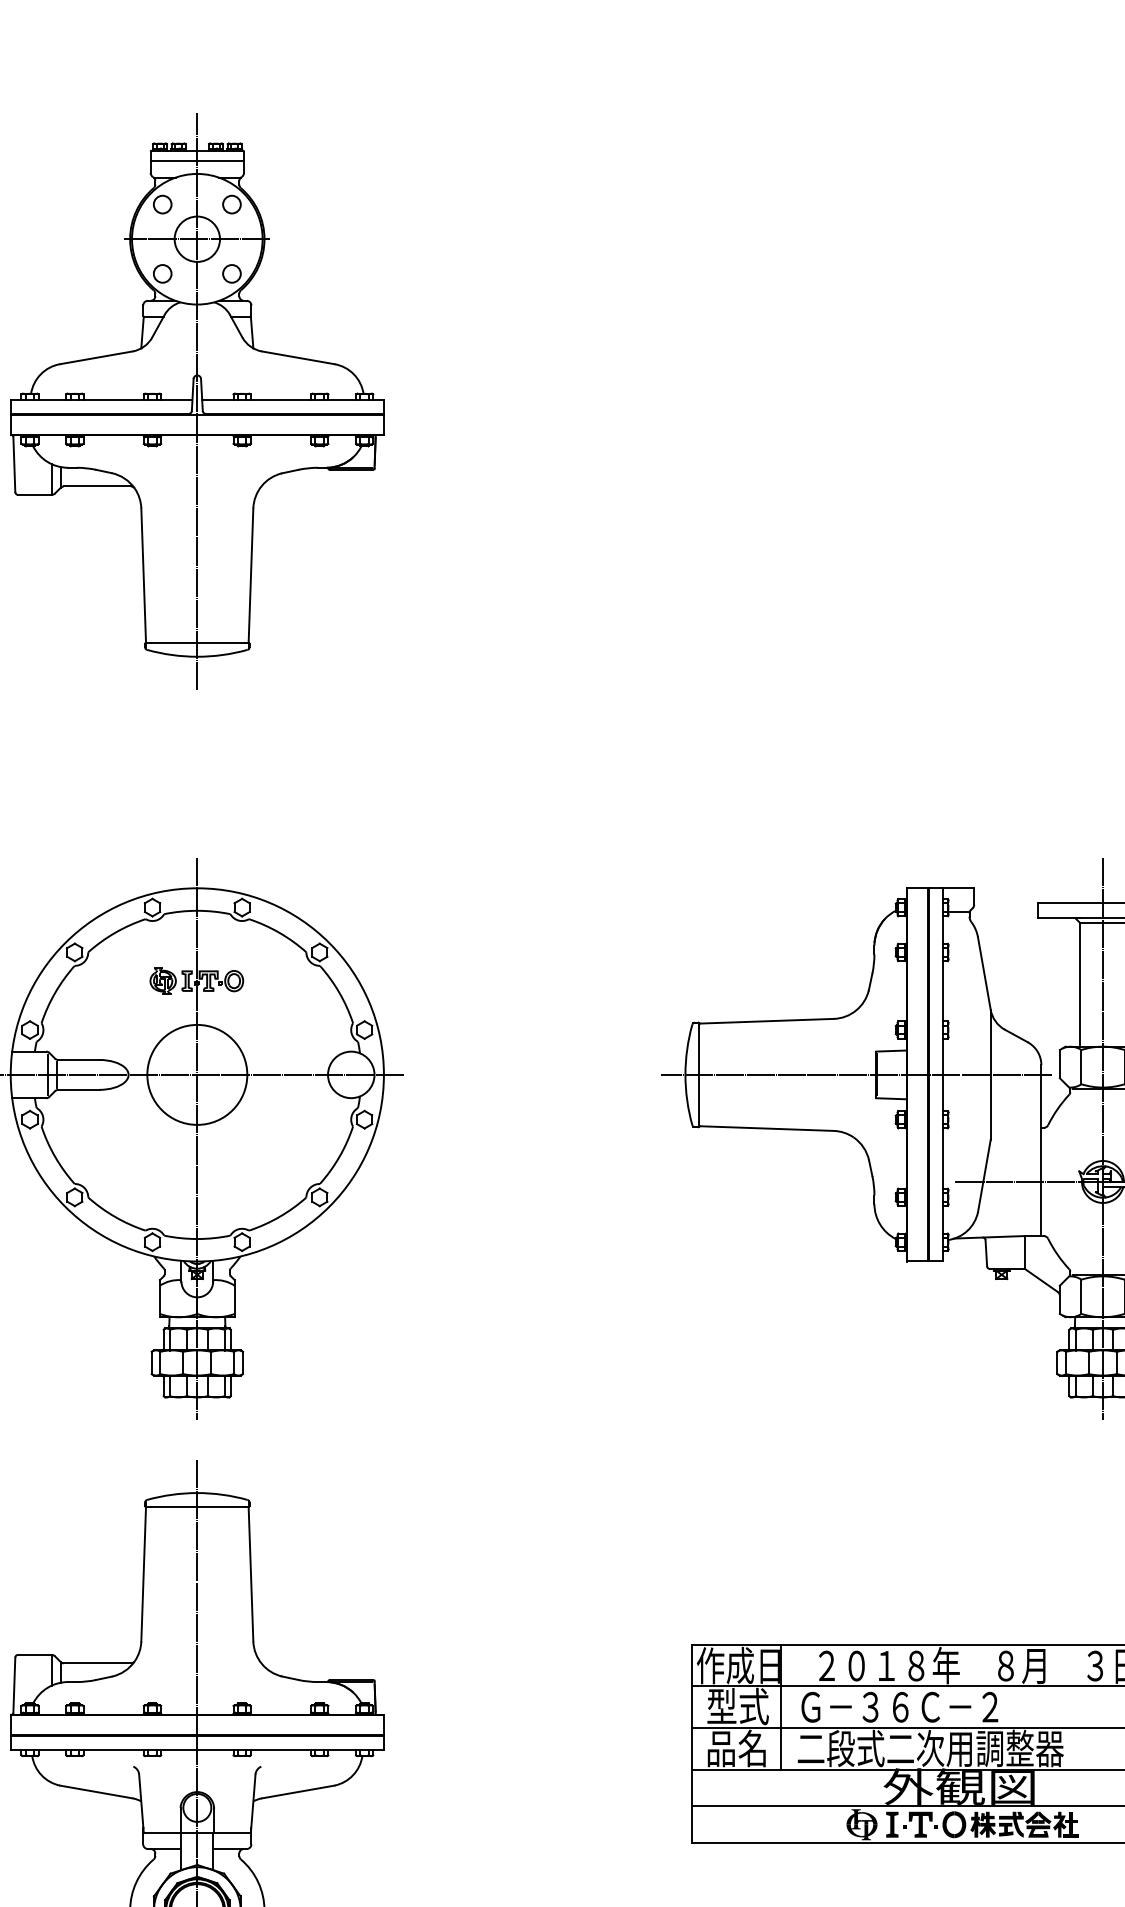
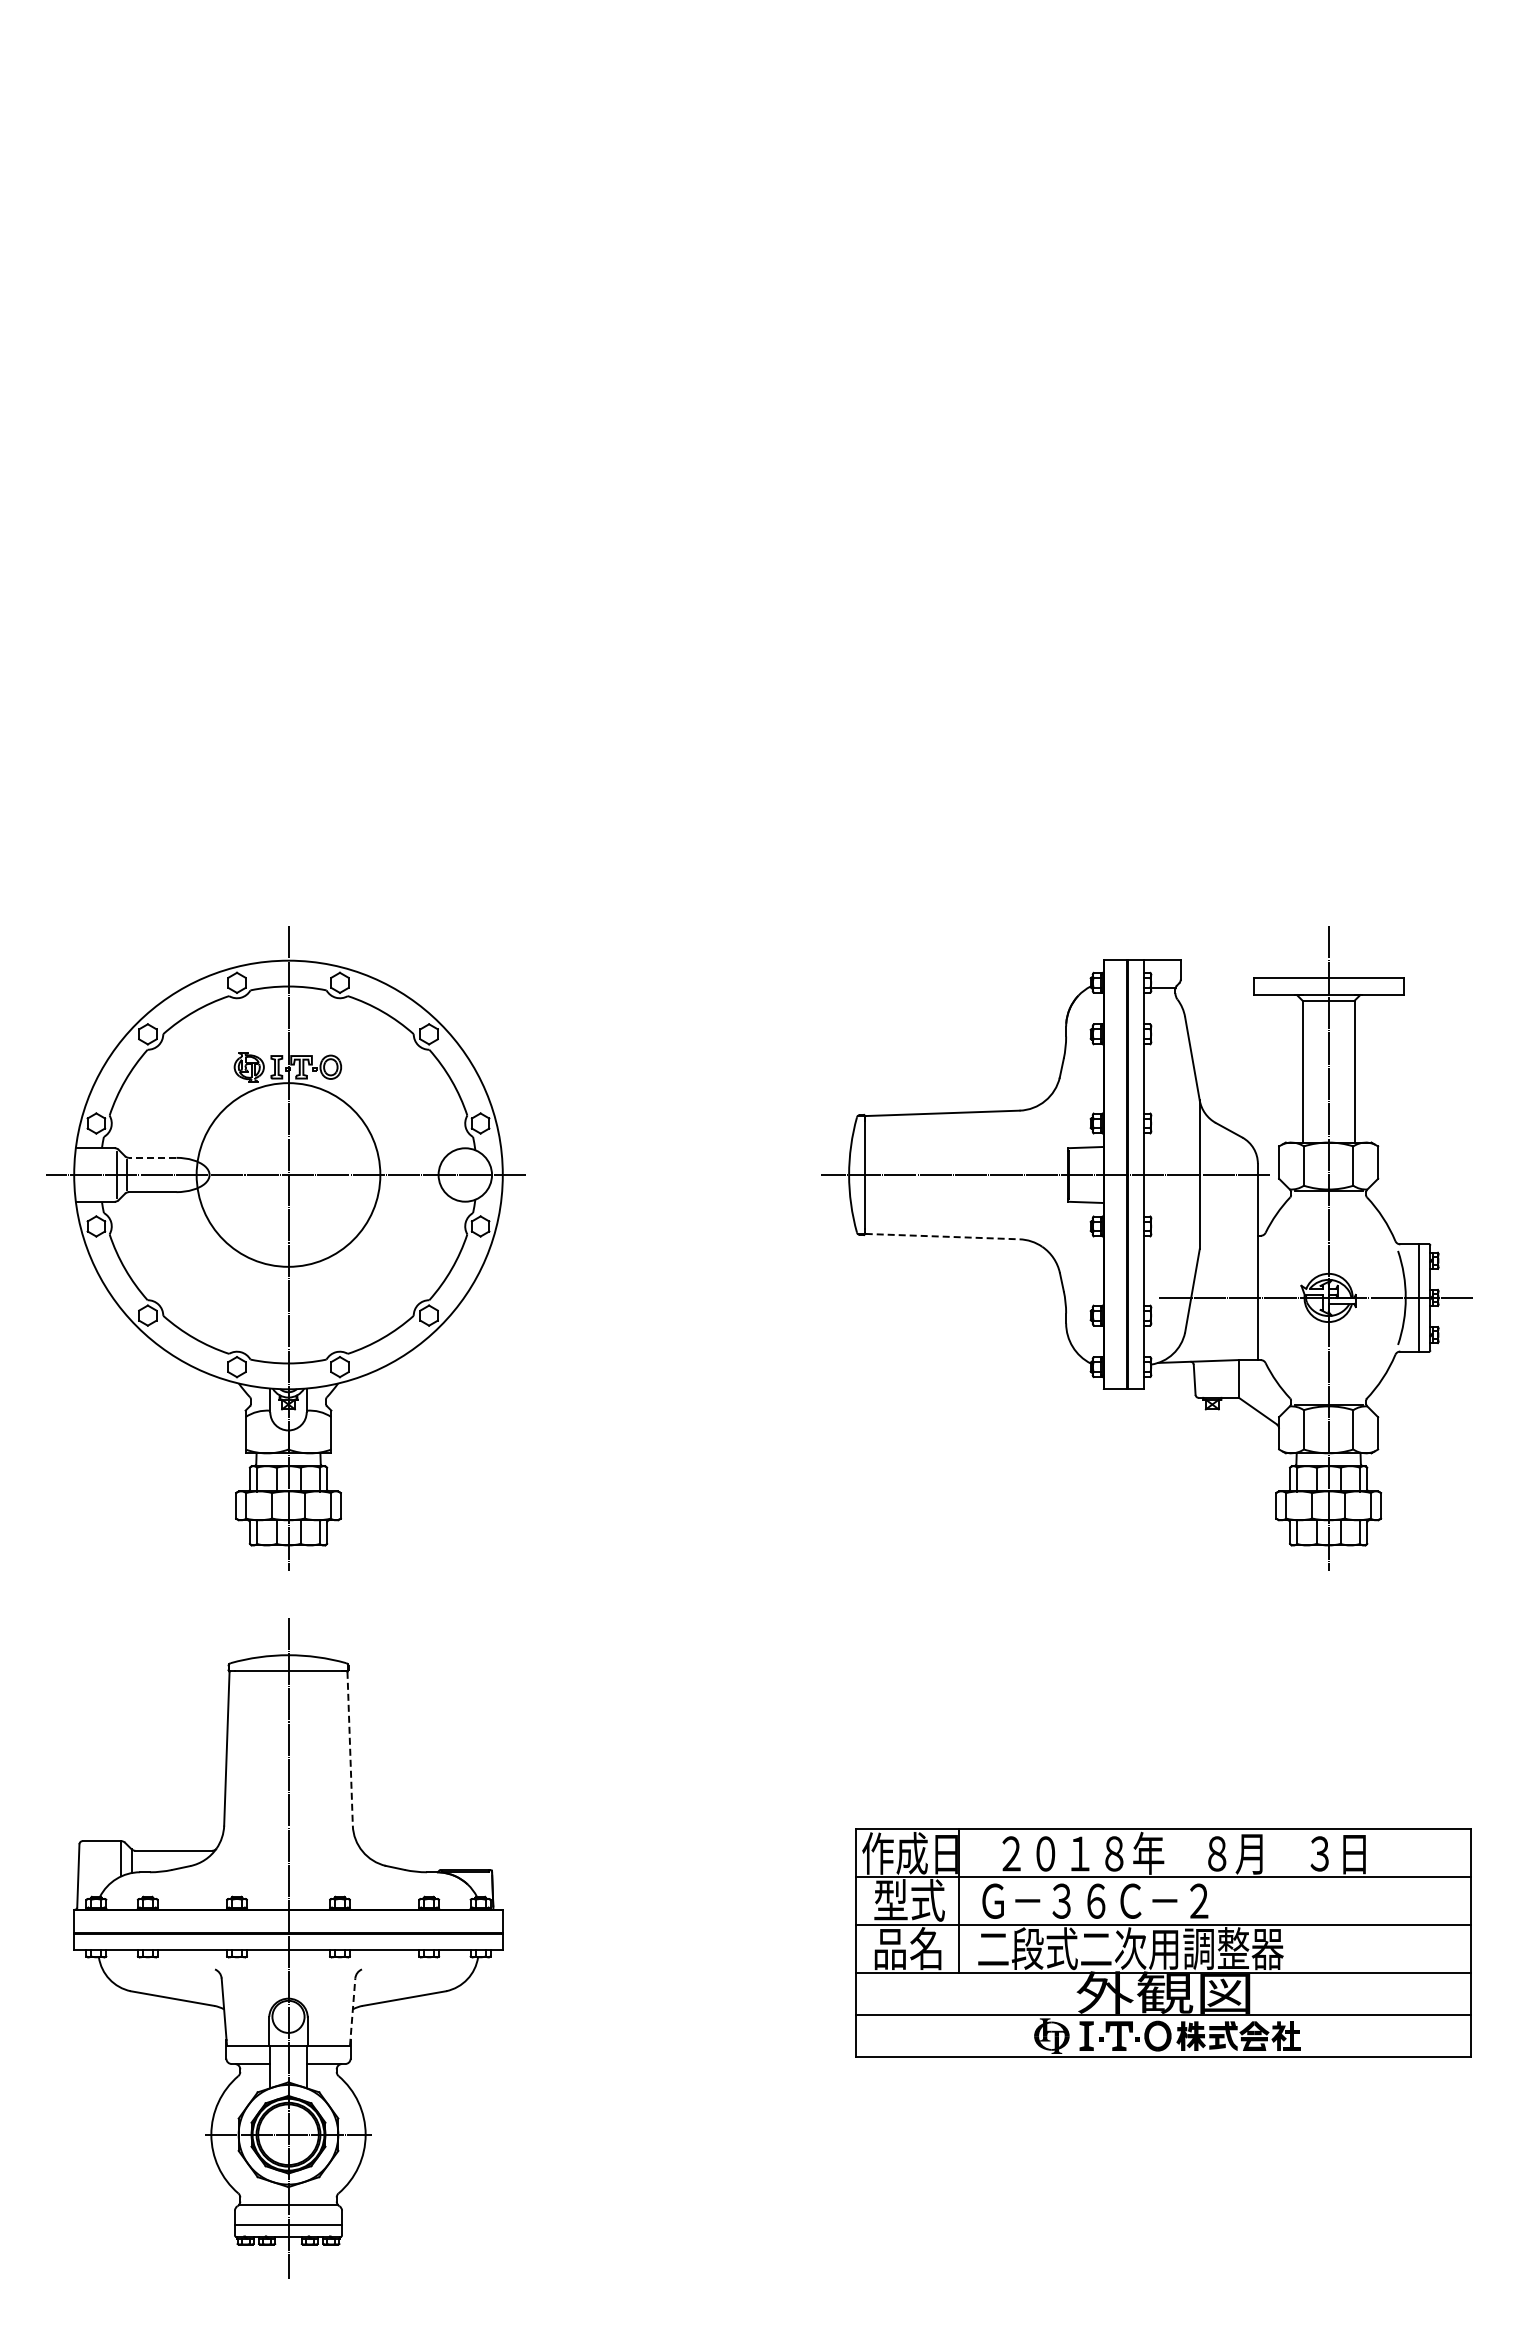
part: (197, 400) -> (288, 400), removed
line: (78, 1059) -> (152, 1157), solid -> dashed
circle: (197, 1074) -> (288, 1174), size x1.6
line: (766, 1128) -> (942, 1236), solid -> dashed
line: (251, 1574) -> (350, 1748), solid -> dashed
line: (253, 1804) -> (352, 2012), solid -> dashed

